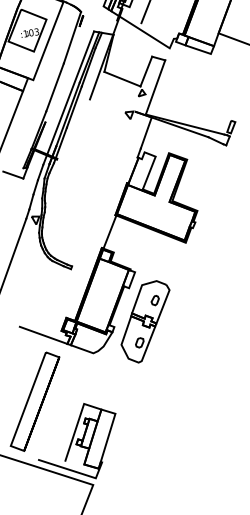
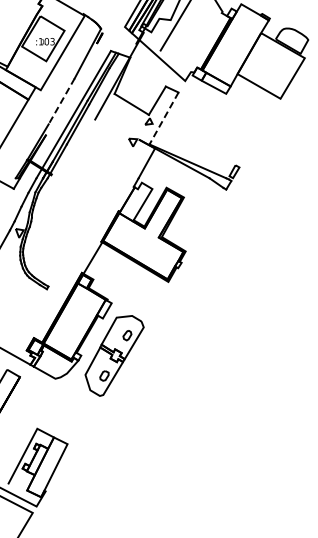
line: (54, 87) -> (61, 101), solid -> dashed
line: (155, 87) -> (164, 118), solid -> dashed

